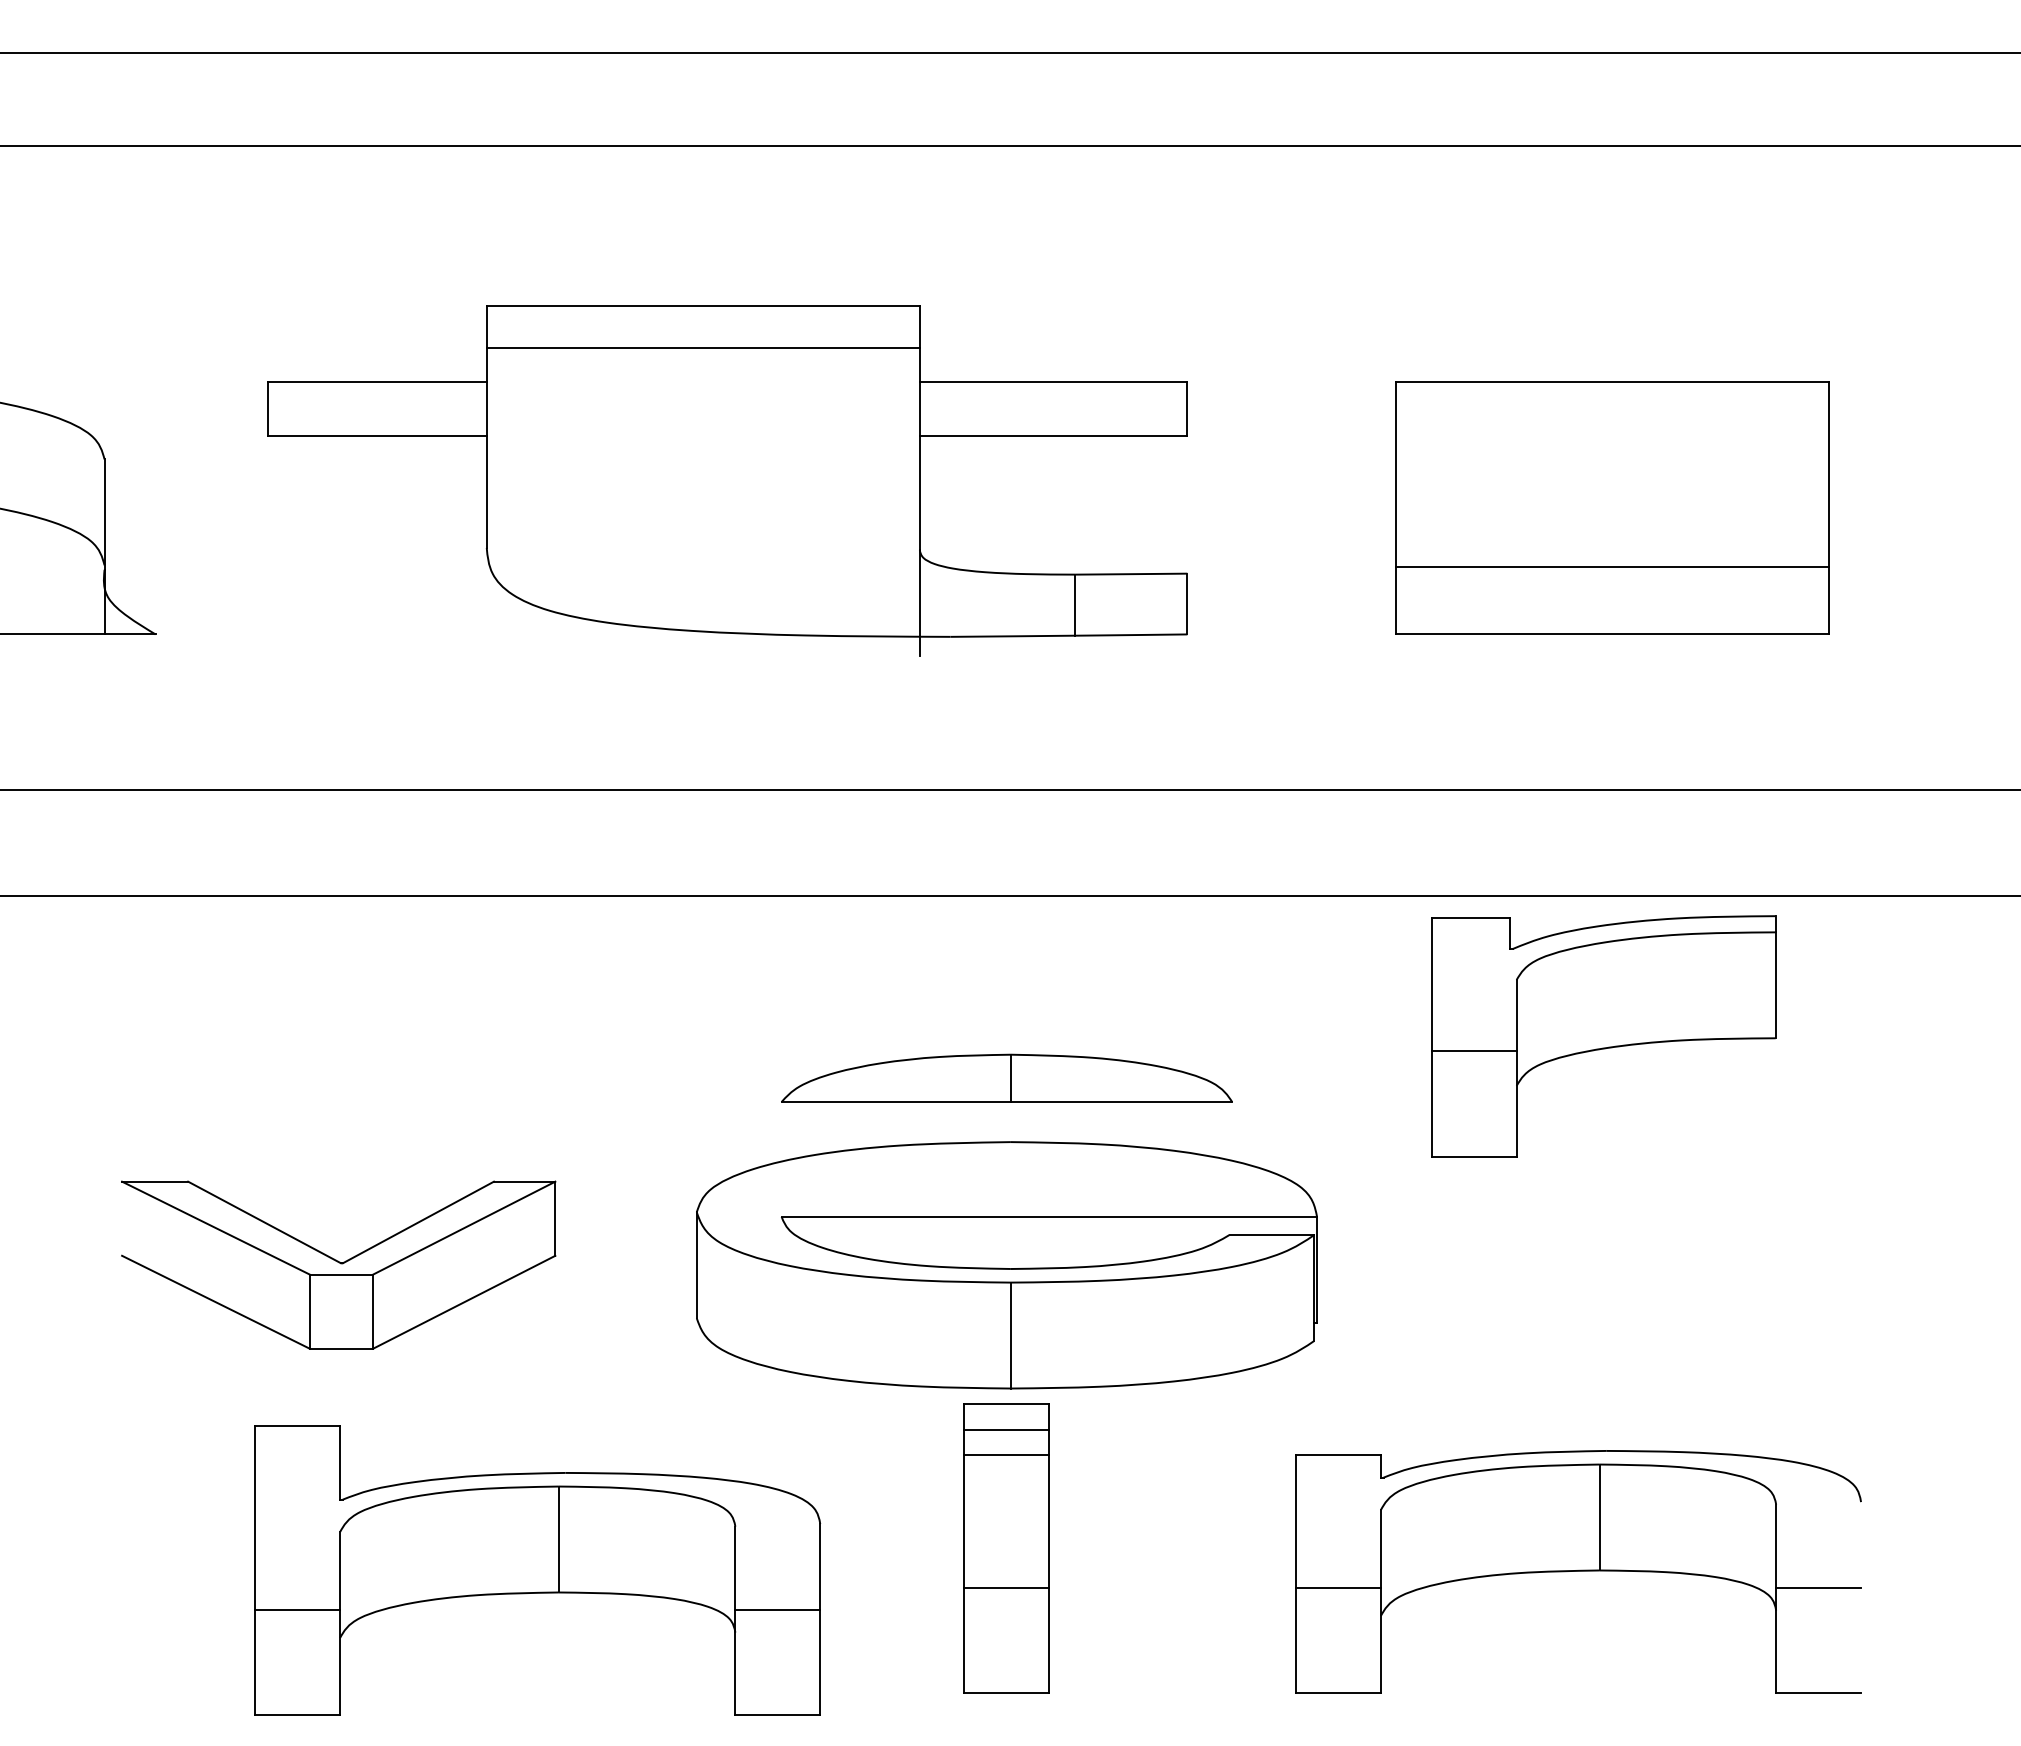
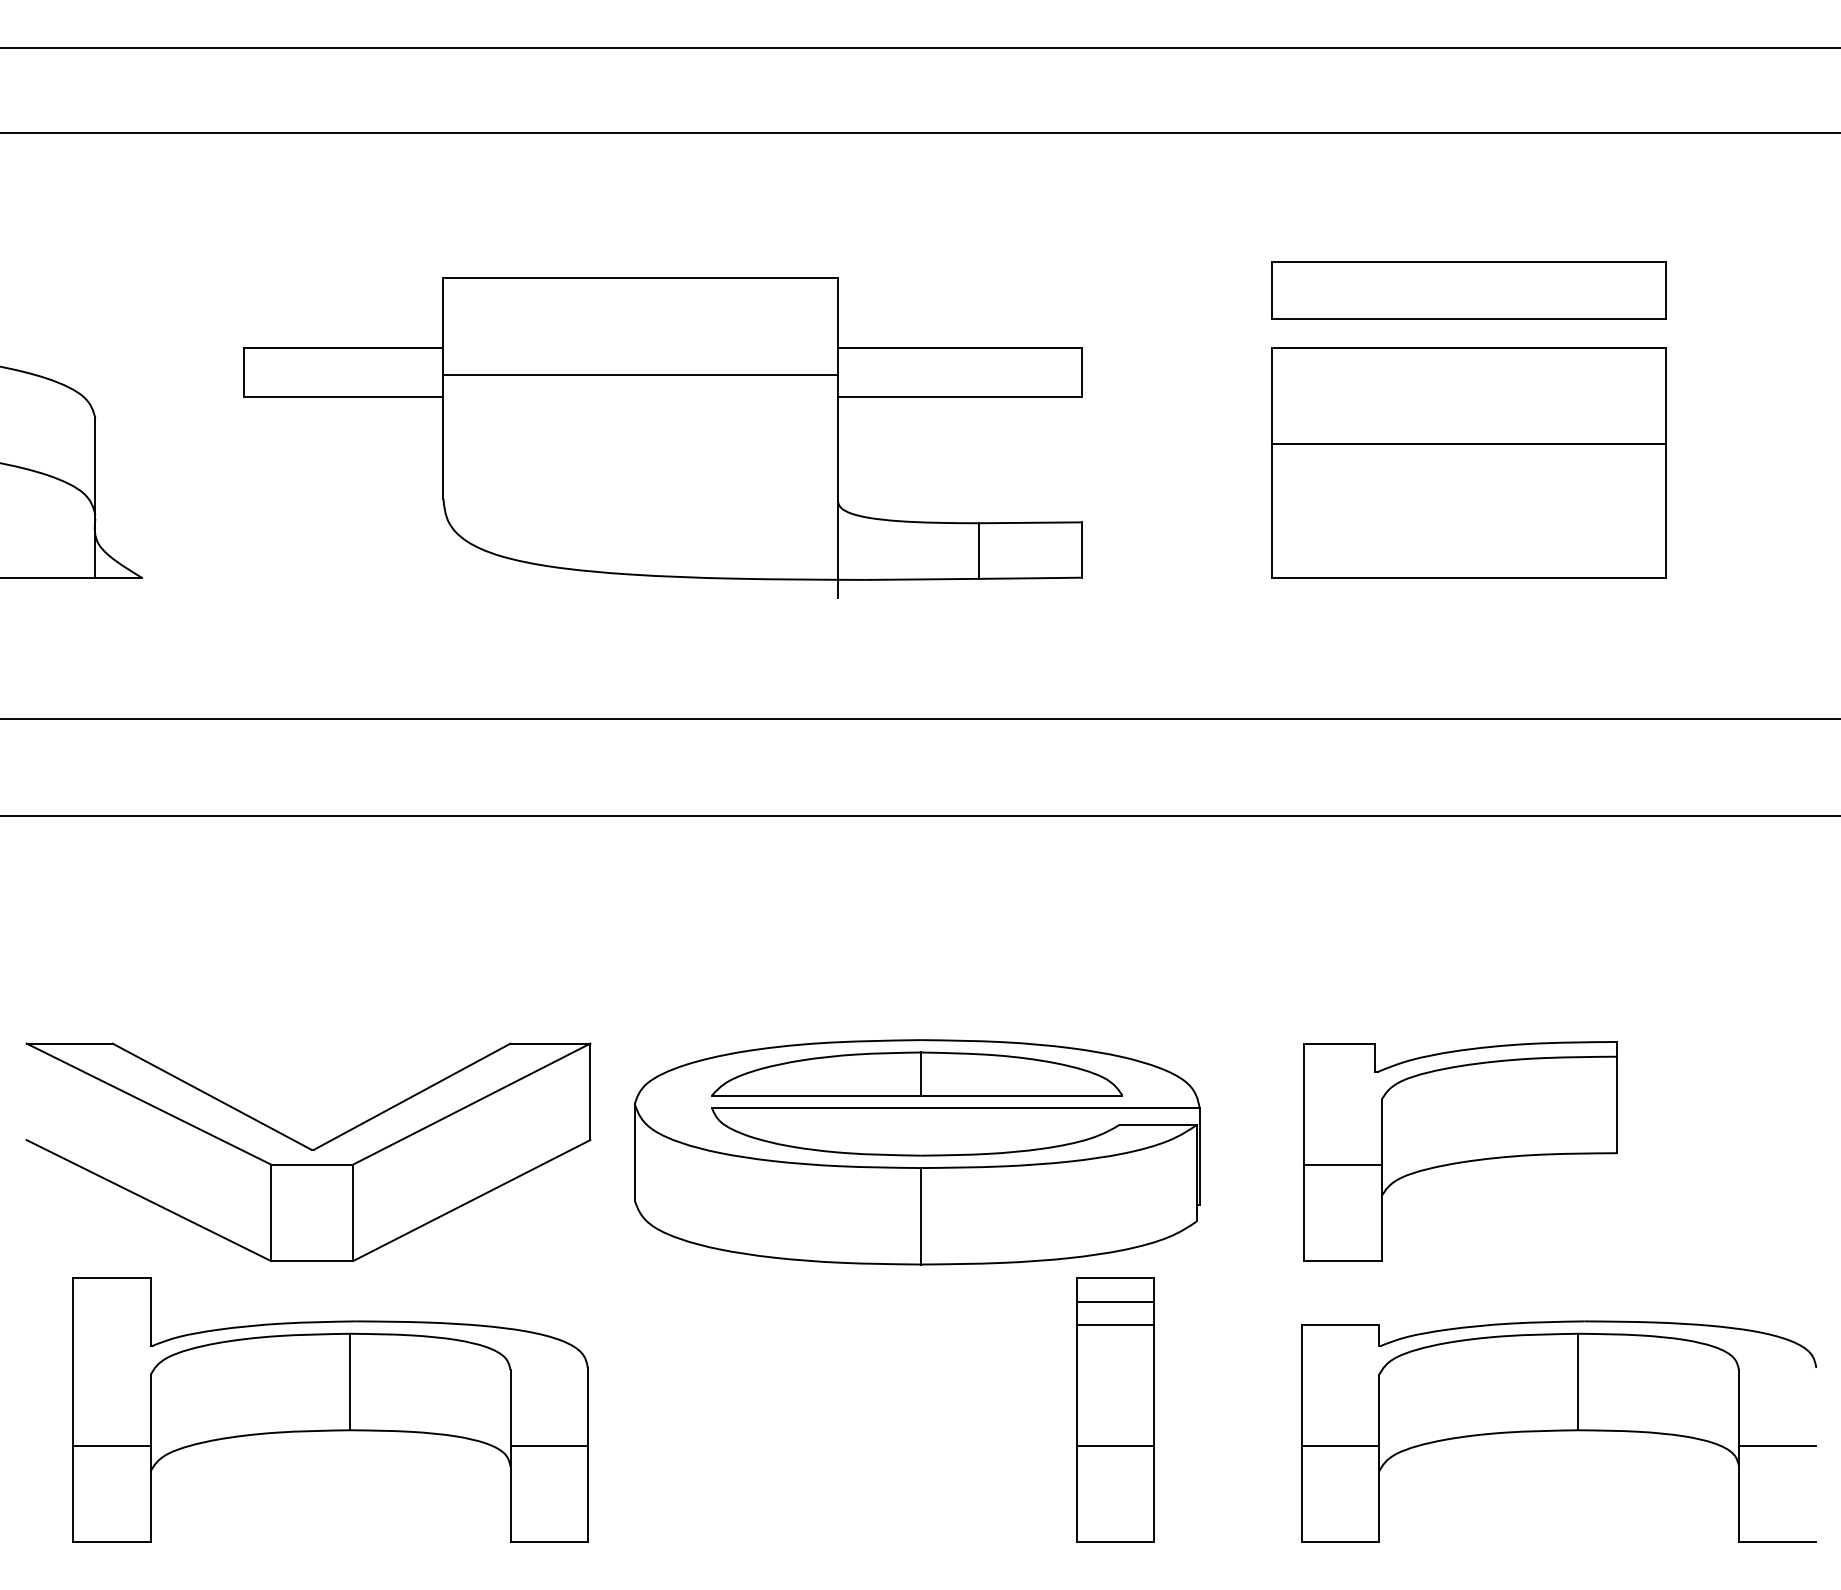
part: (1612, 318) -> (1468, 289), added
line: (702, 347) -> (639, 374), moved
line: (1612, 567) -> (1468, 444), moved
part: (1603, 1036) -> (1460, 1151), moved
part: (1006, 1077) -> (916, 1073), moved
part: (338, 1264) -> (308, 1151), size x1.43
part: (1006, 1548) -> (1115, 1410), moved
part: (537, 1570) -> (330, 1410), moved
part: (1578, 1571) -> (1558, 1431), moved

